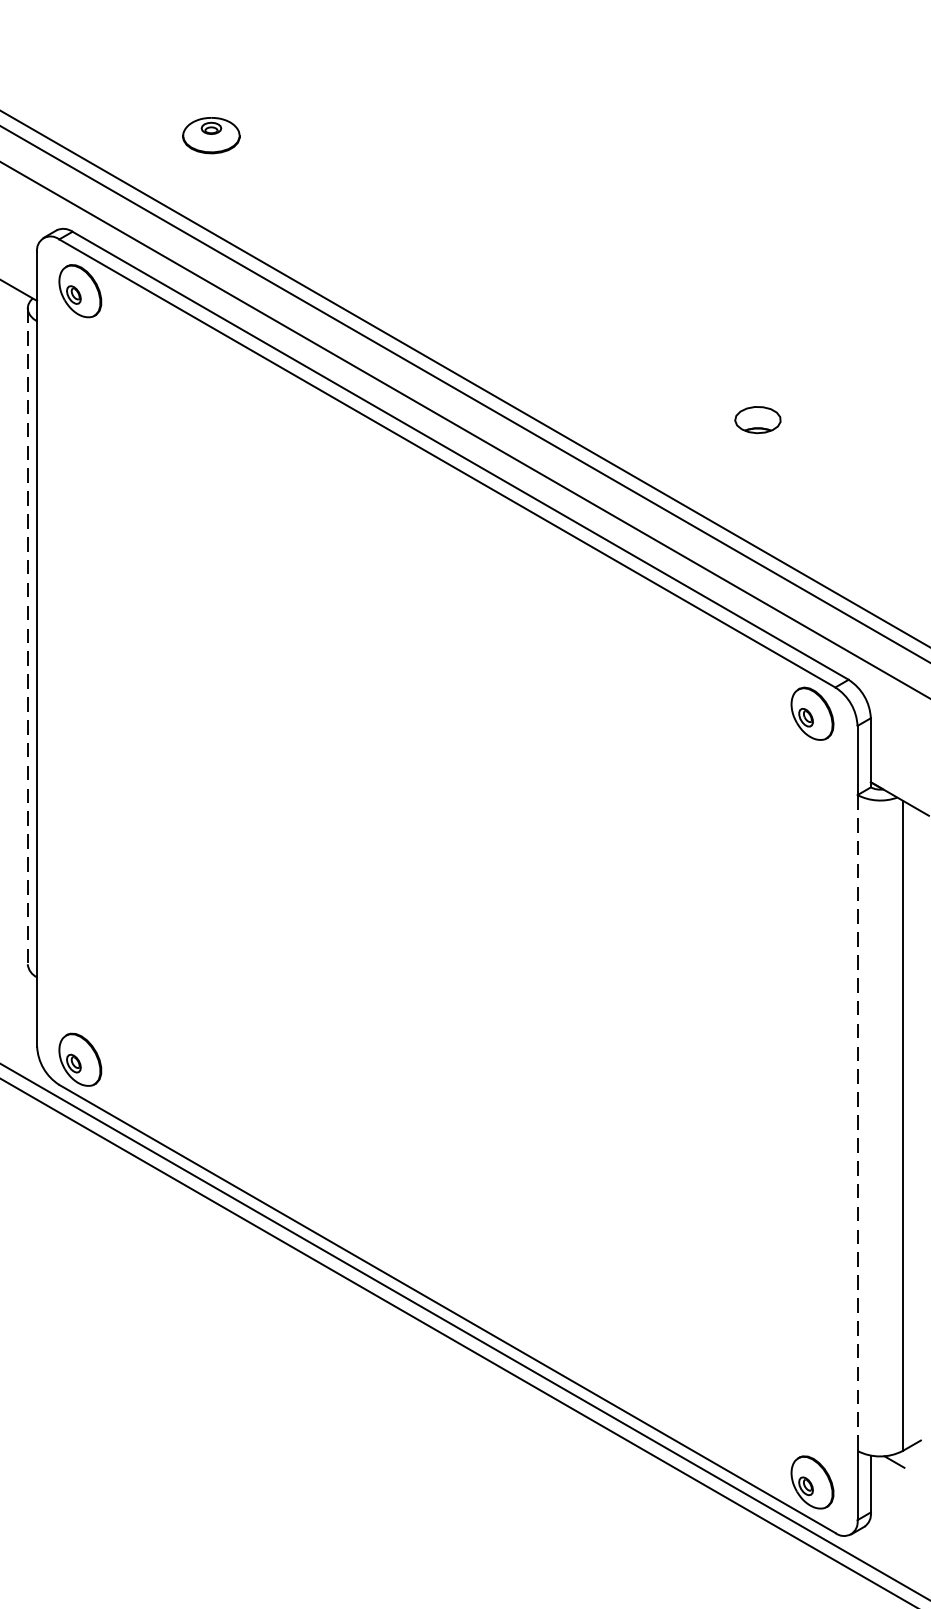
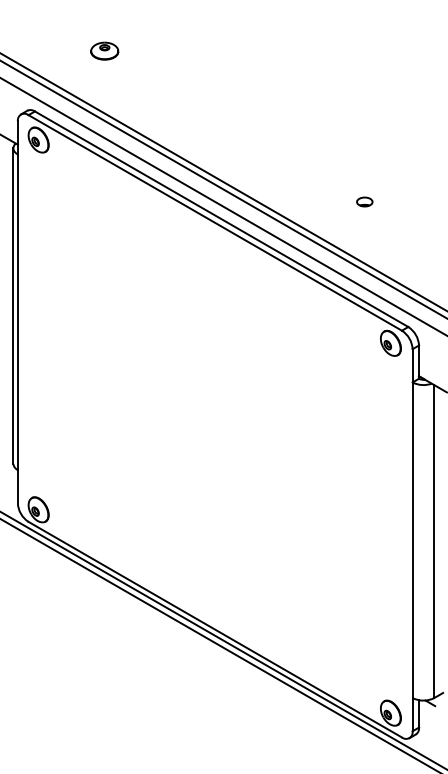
part: (210, 134) -> (104, 50), moved
part: (757, 418) -> (364, 201), size x0.71
line: (27, 637) -> (13, 306), dashed -> solid
line: (857, 1123) -> (412, 540), dashed -> solid

